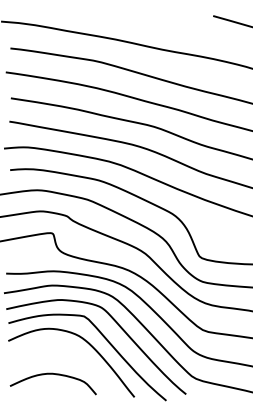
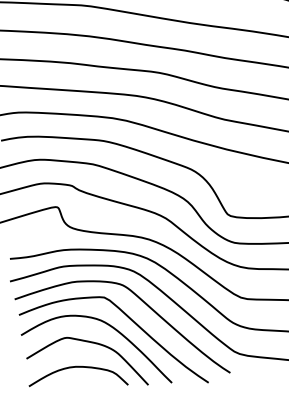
curve: (66, 354) -> (89, 343), added

